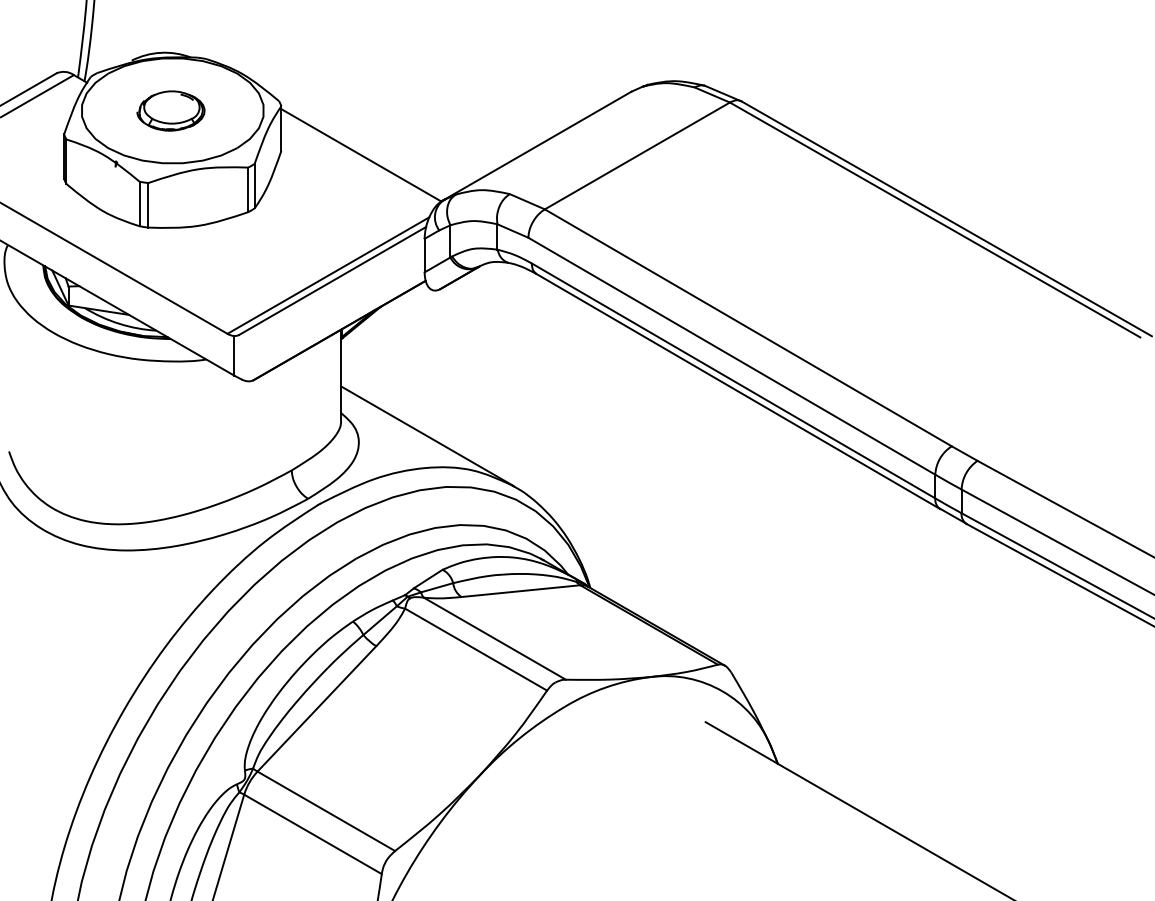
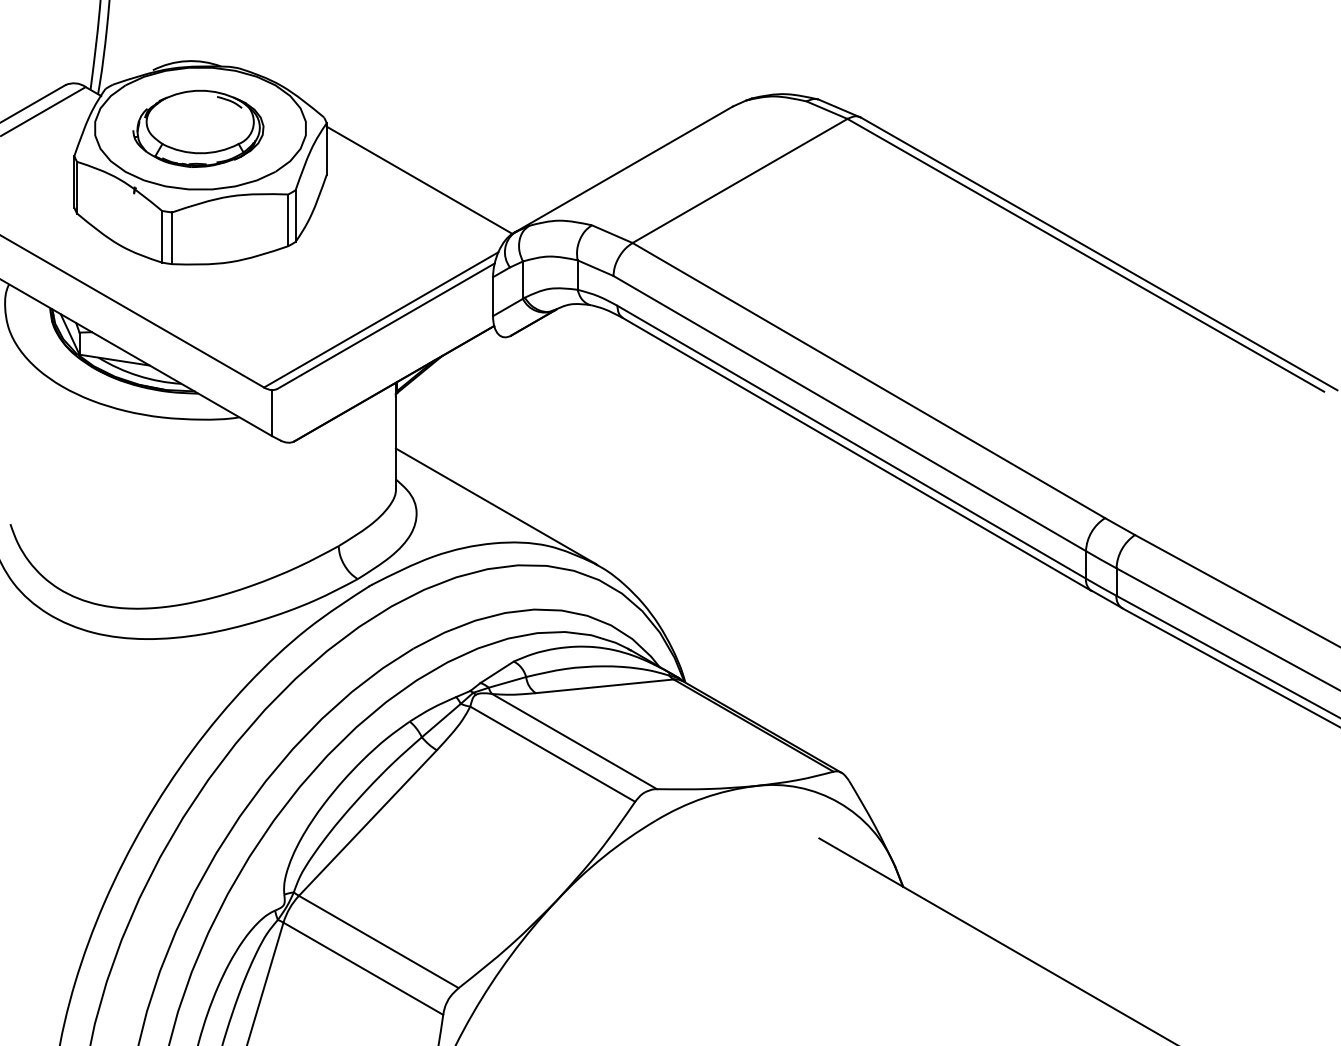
part: (170, 110) -> (197, 128), size x1.67

